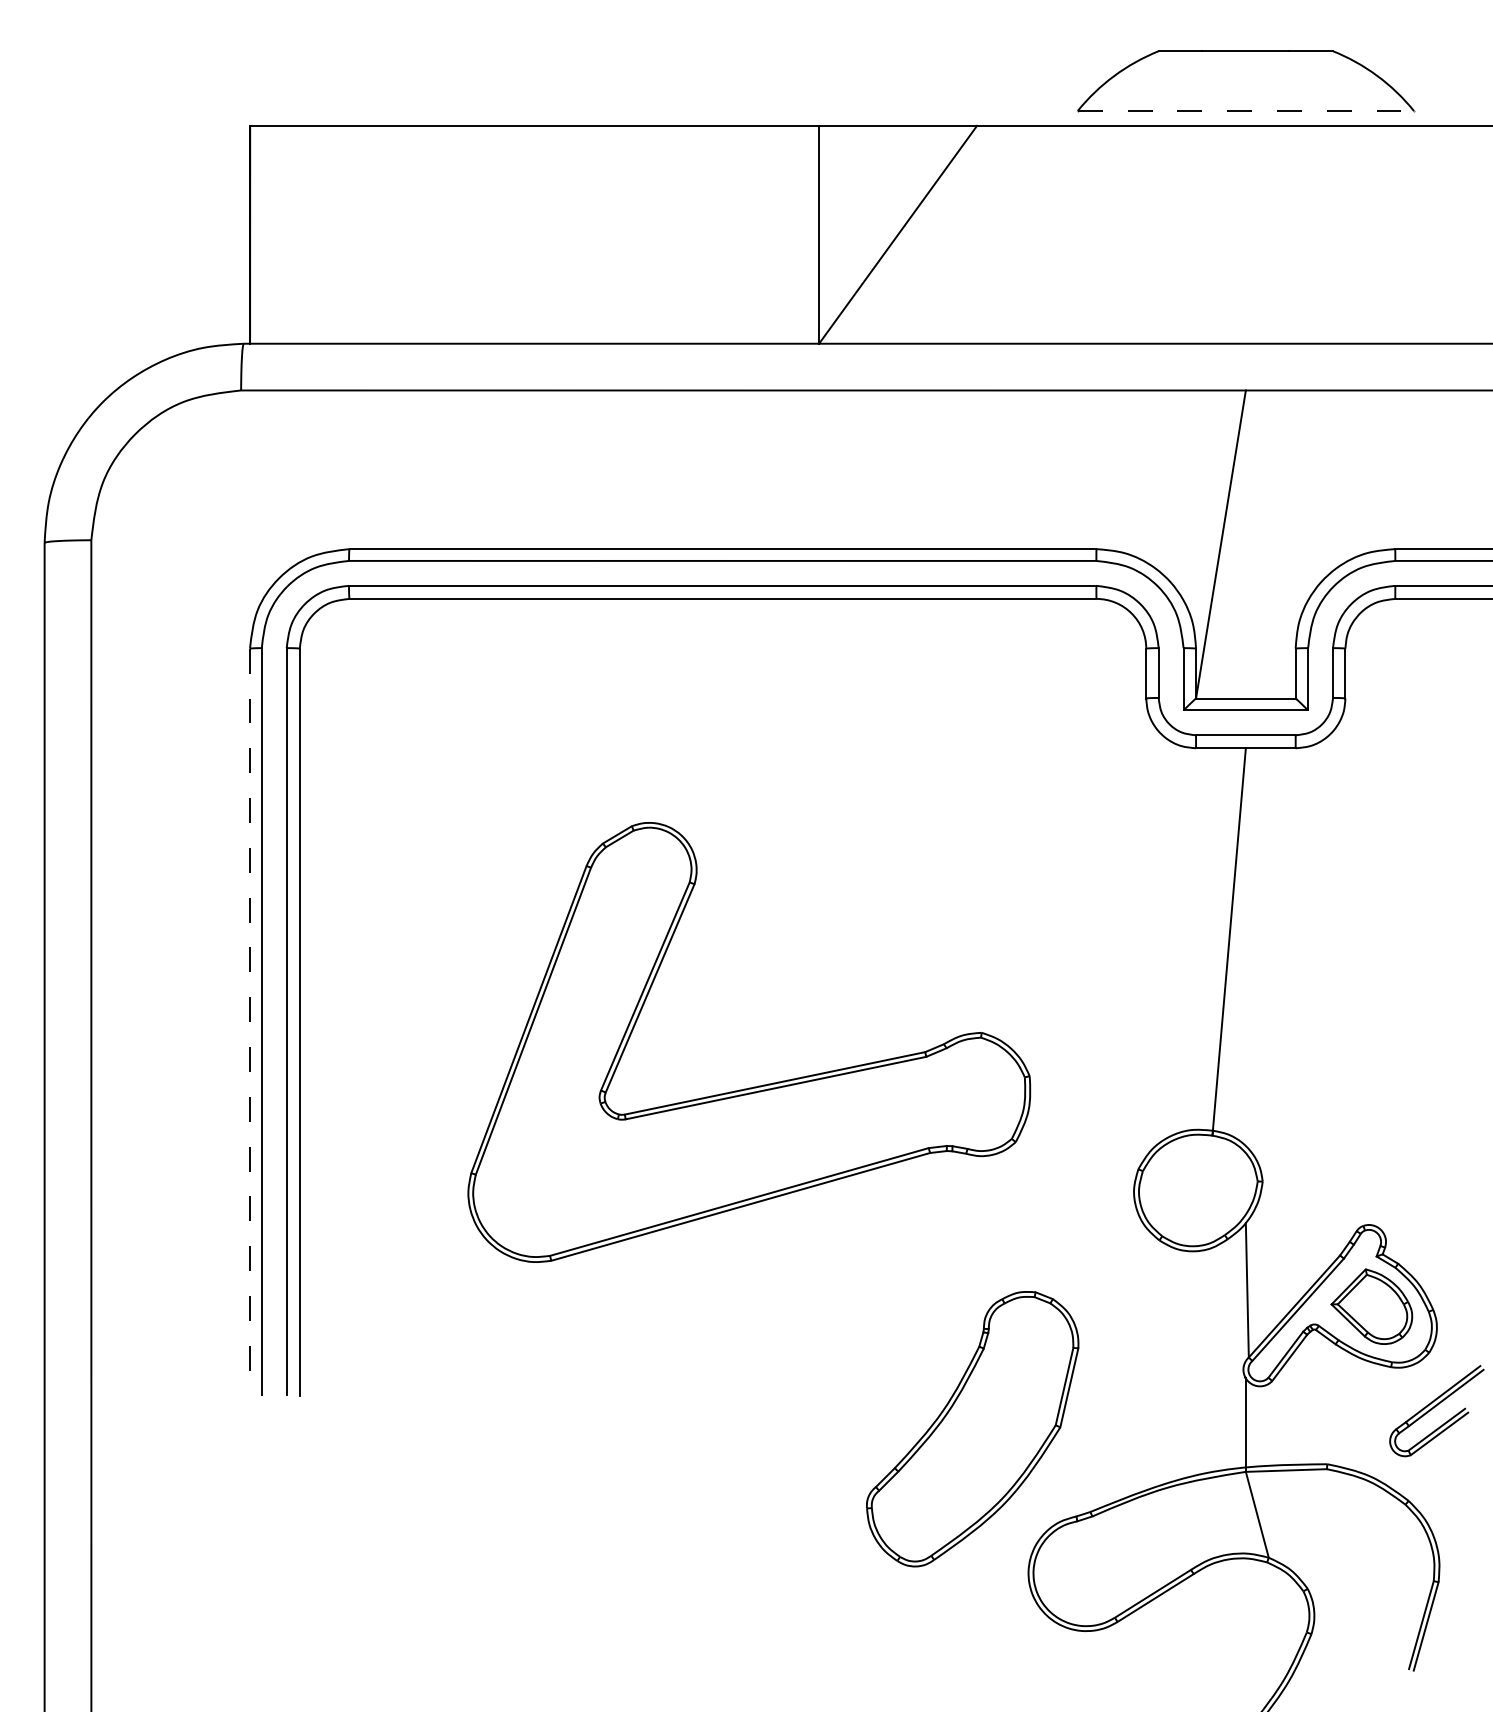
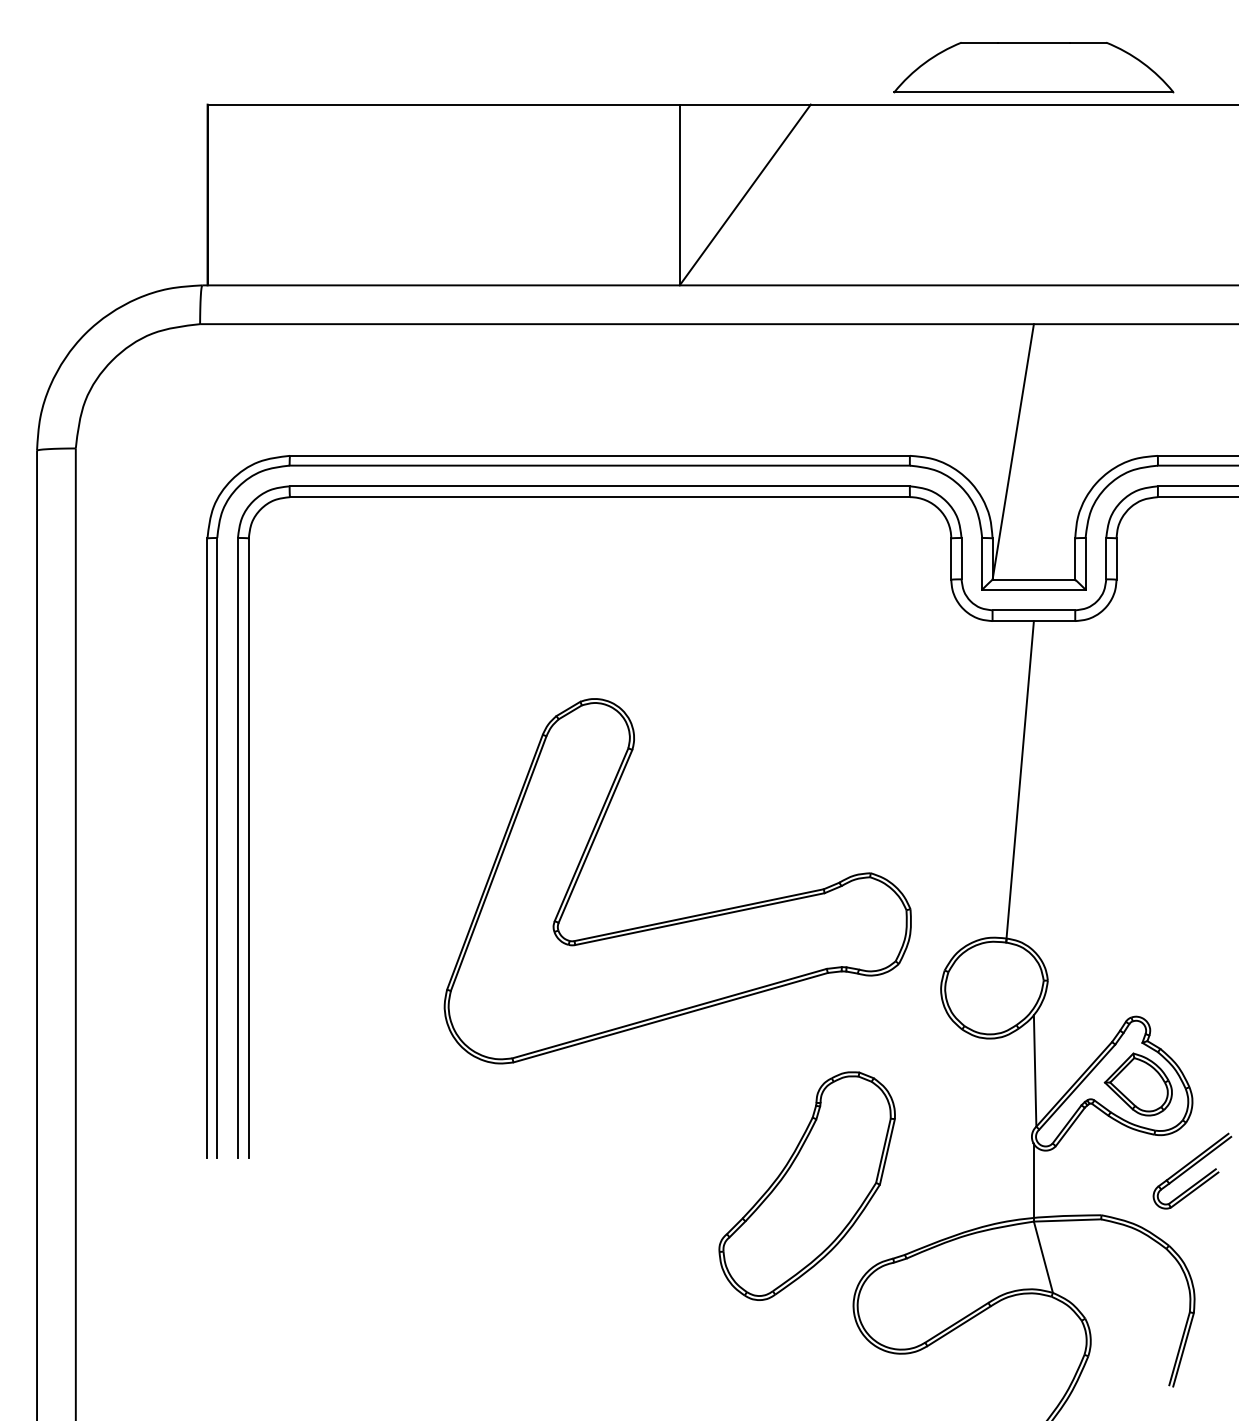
line: (1246, 111) -> (1034, 92), dashed -> solid
line: (250, 1022) -> (207, 848), dashed -> solid
part: (759, 1084) -> (686, 916), moved

